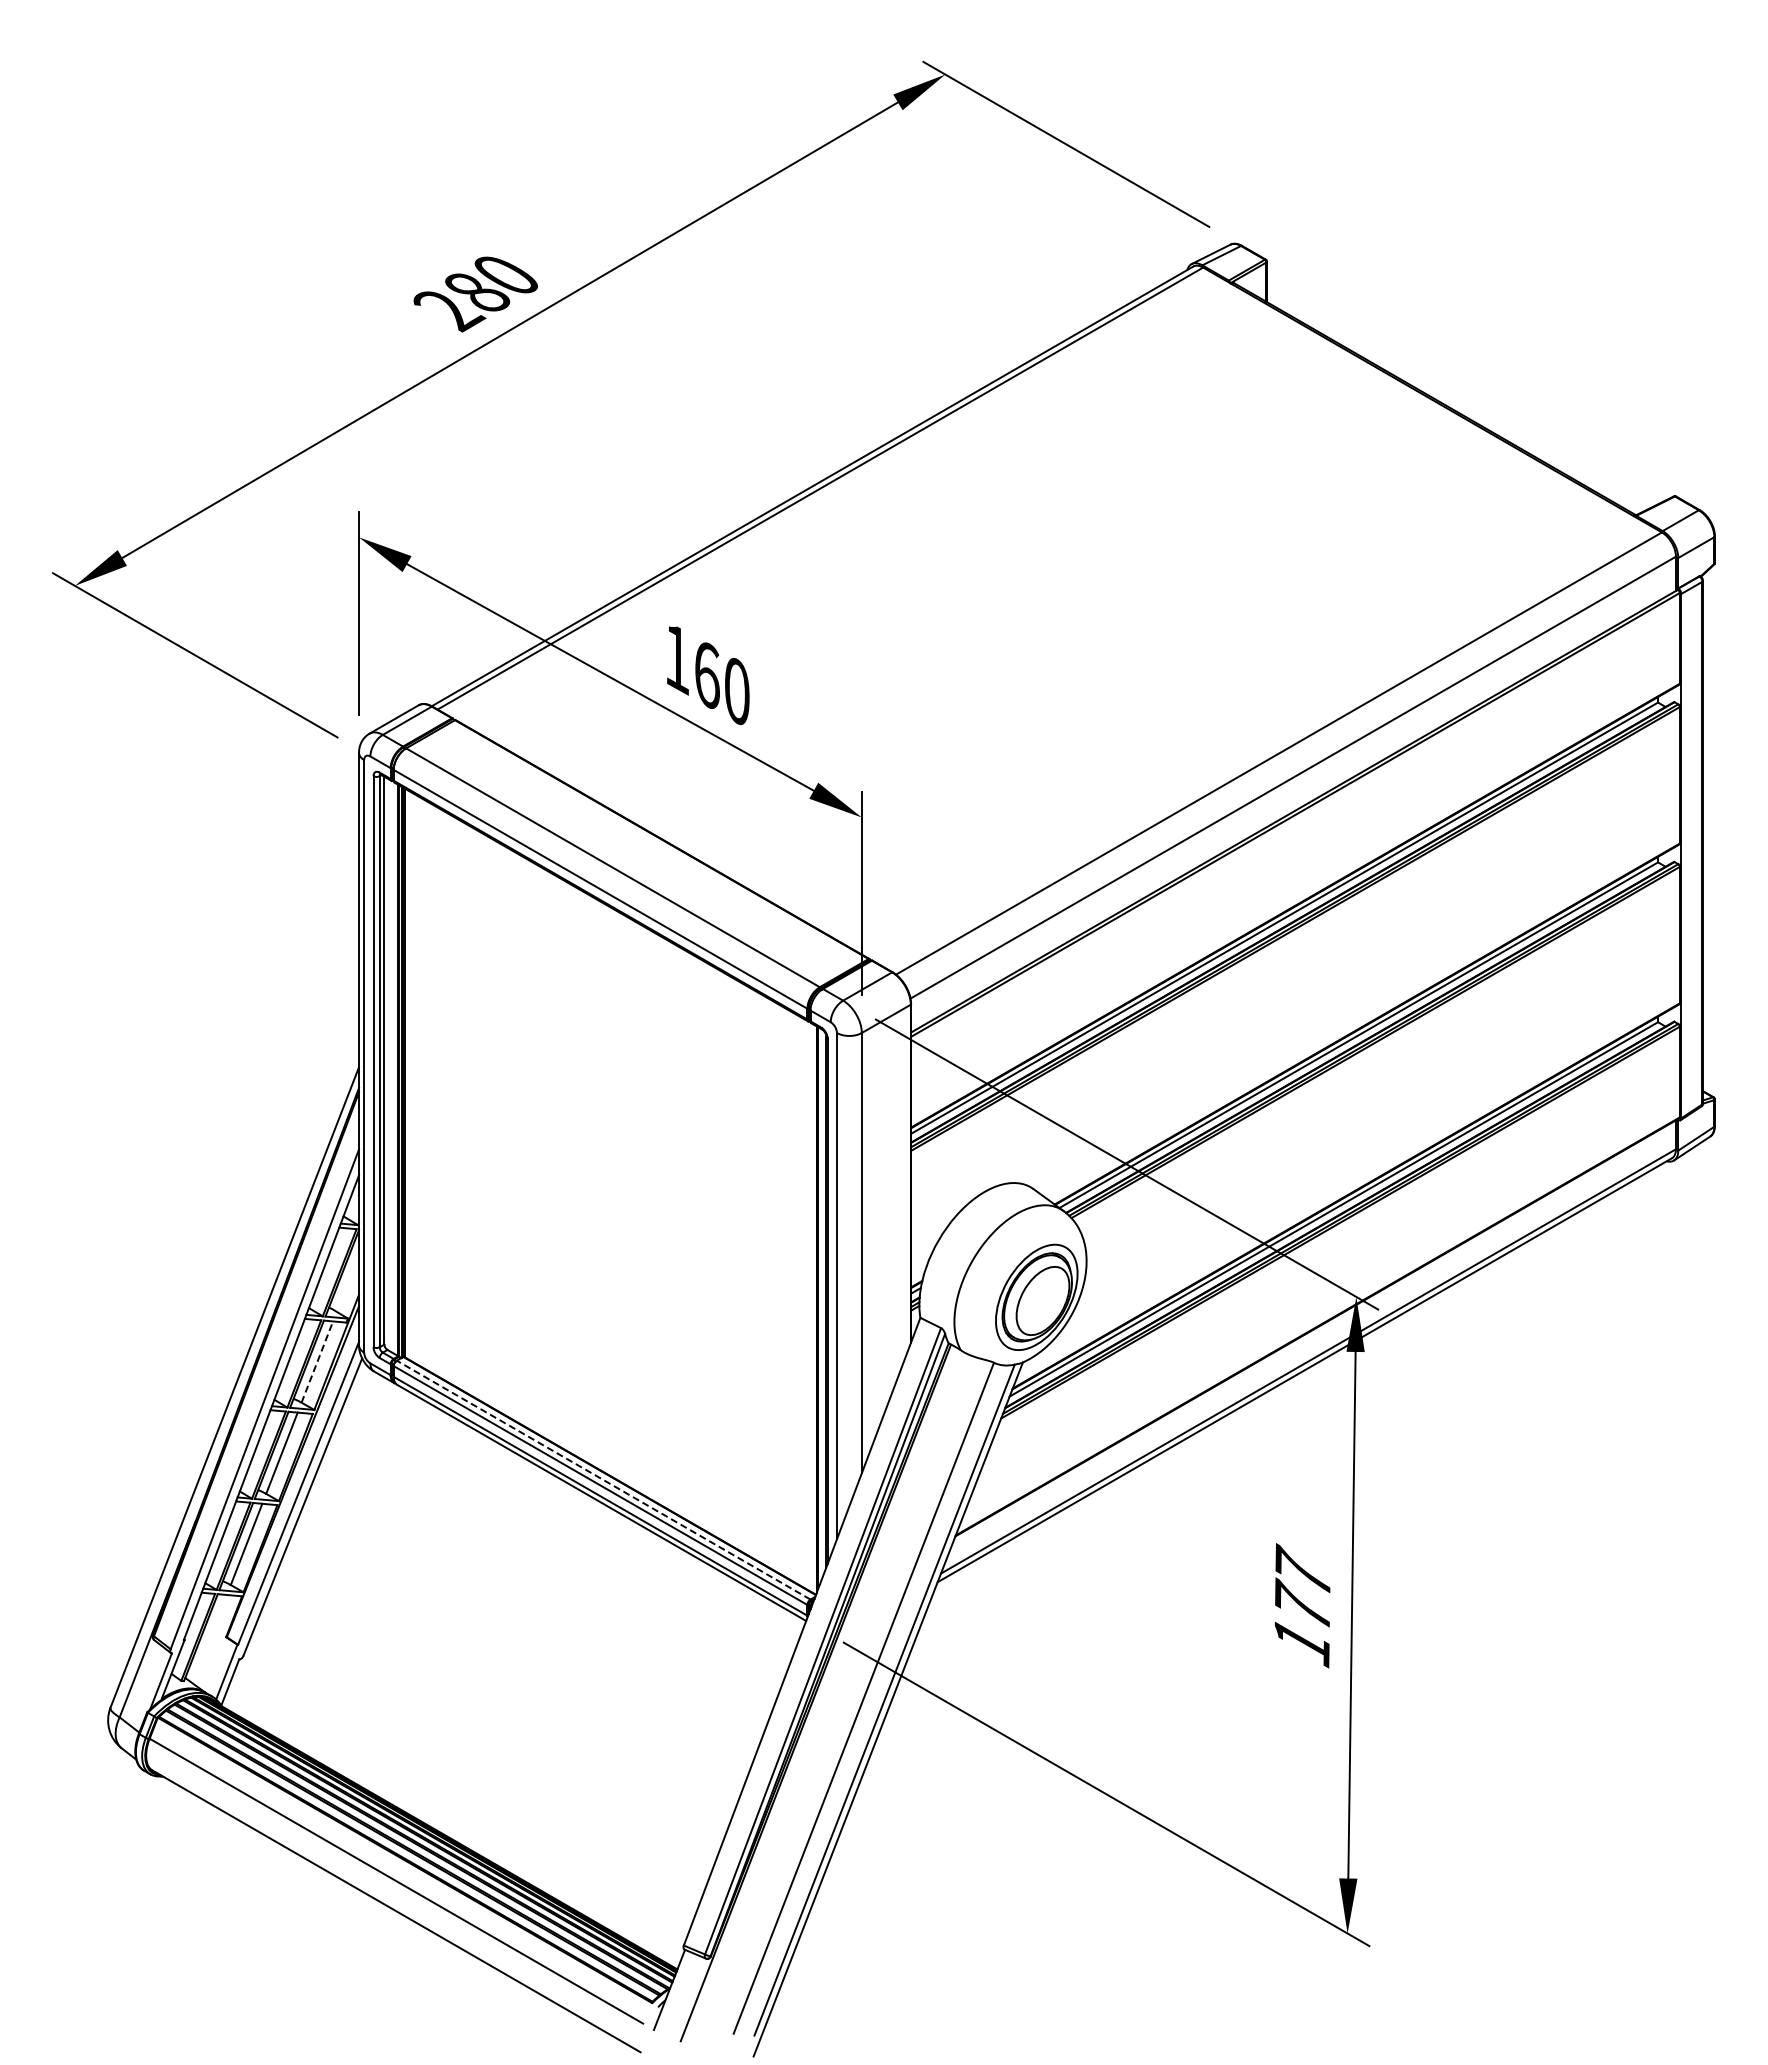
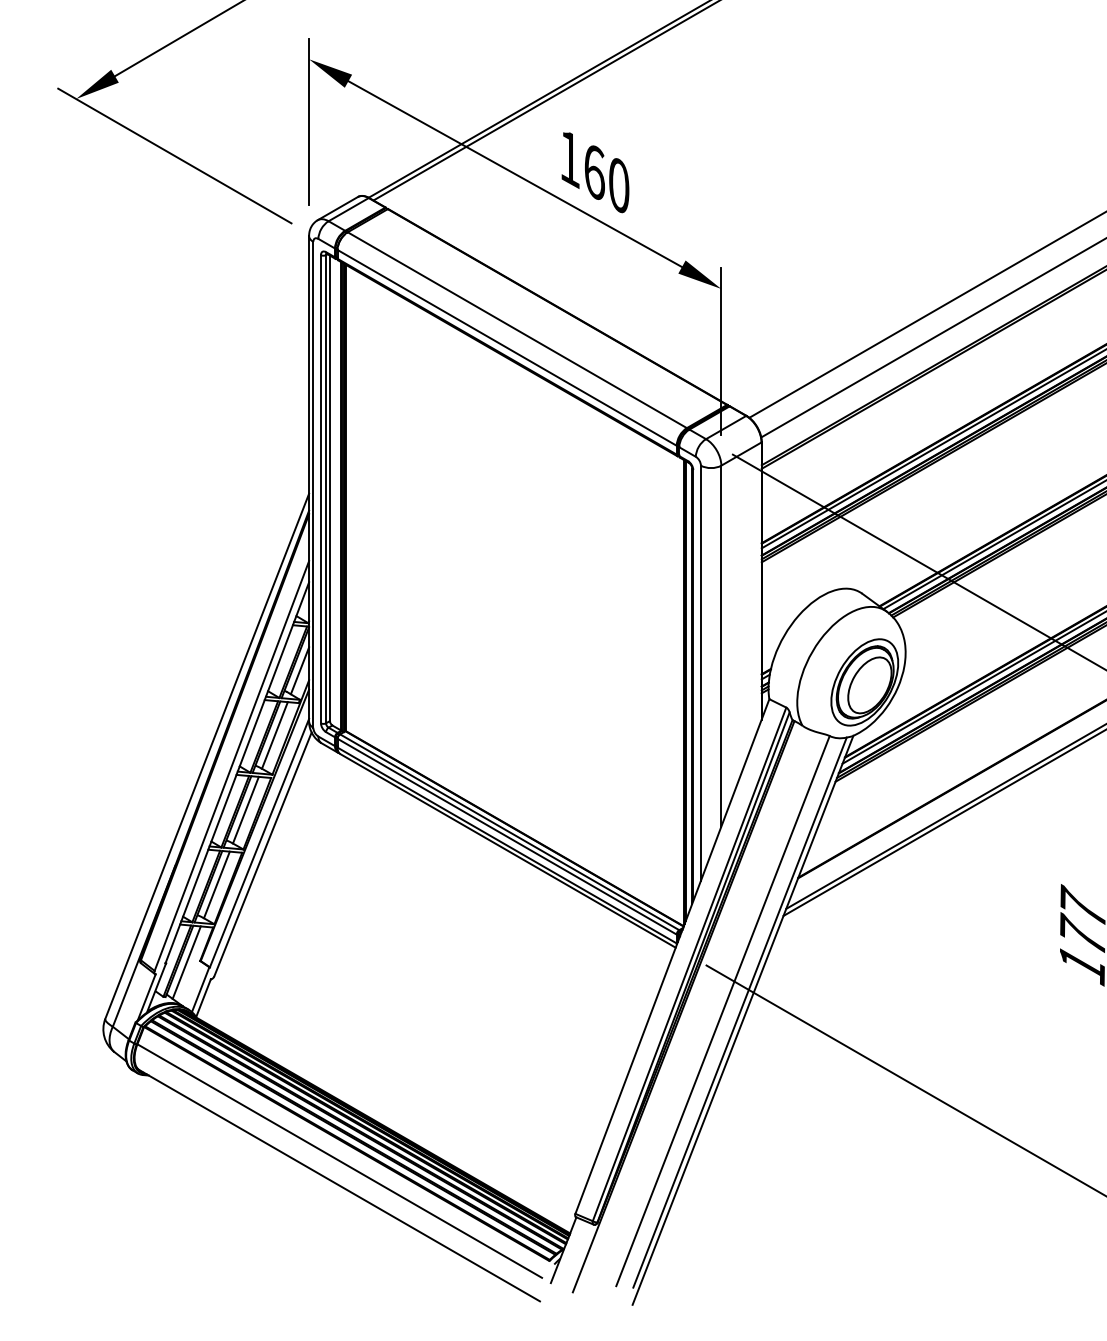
line: (347, 1282) -> (299, 670), added
line: (317, 1362) -> (275, 735), dashed -> solid
line: (603, 1480) -> (509, 832), dashed -> solid
line: (209, 1638) -> (186, 962), added

